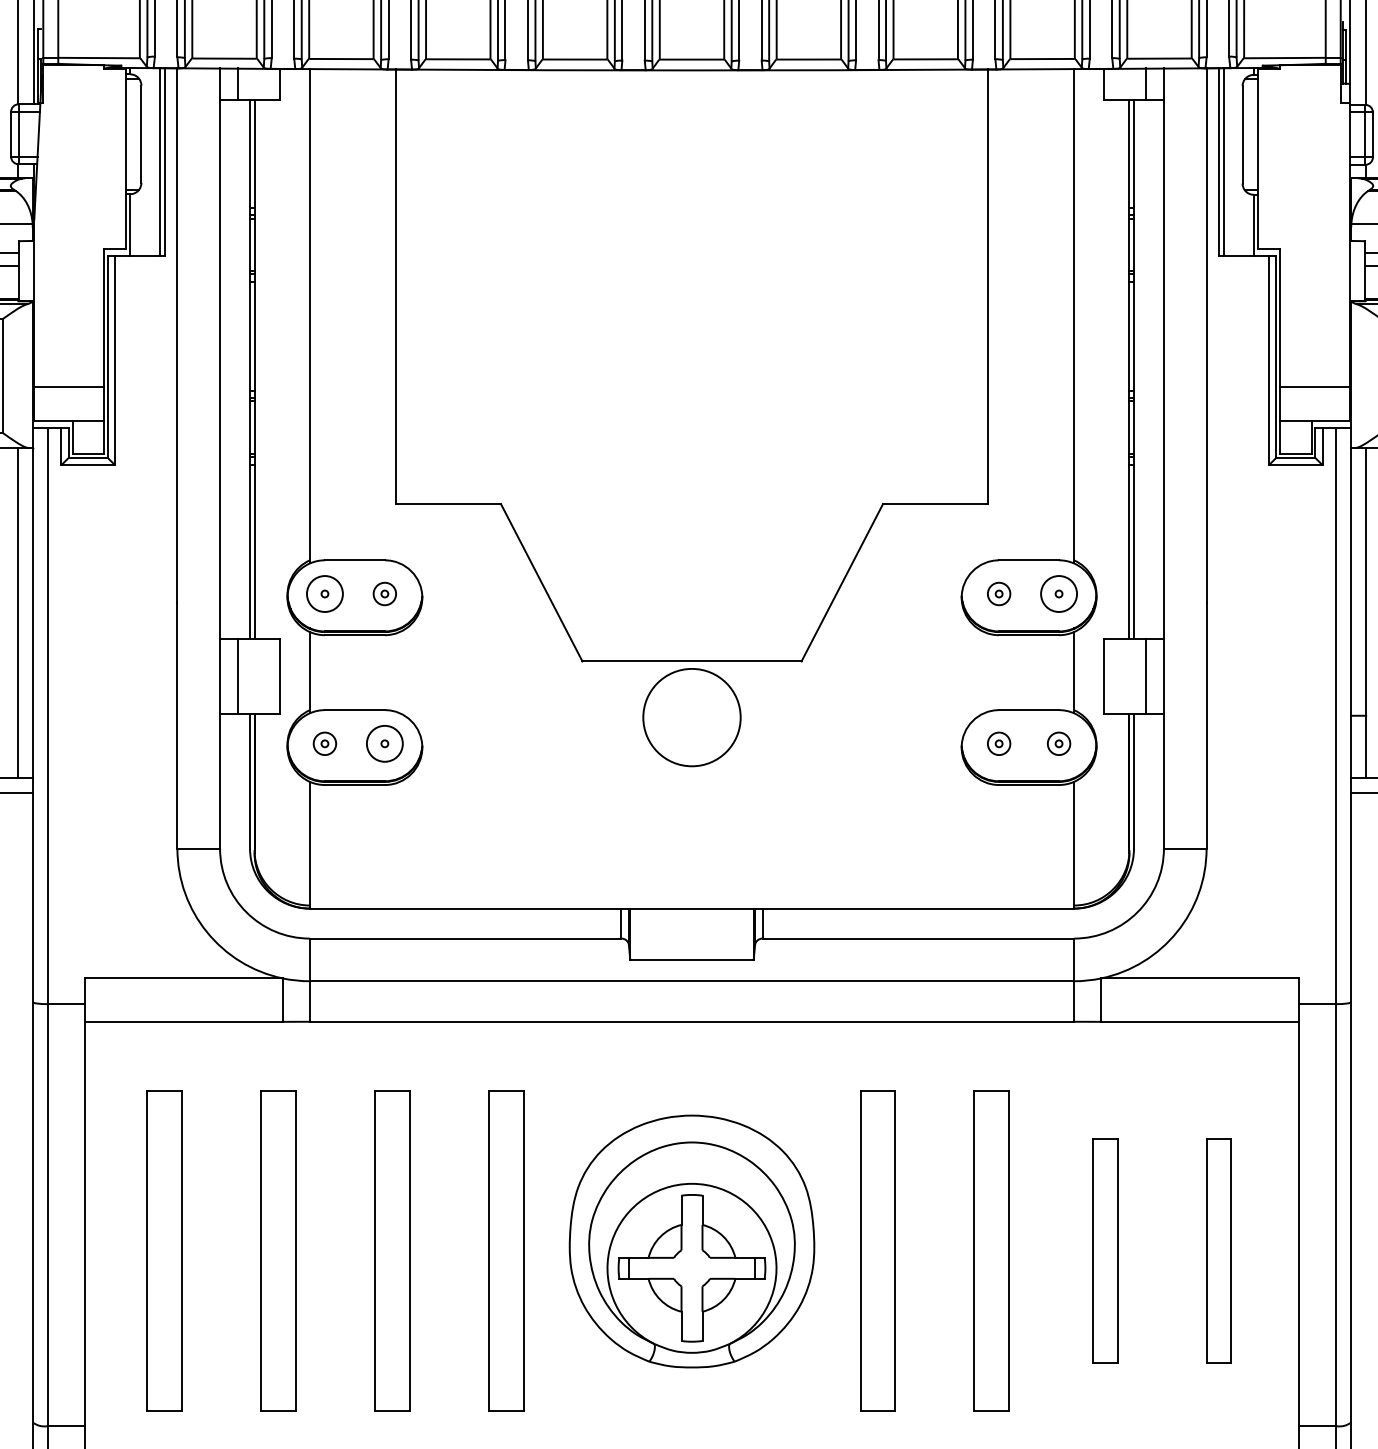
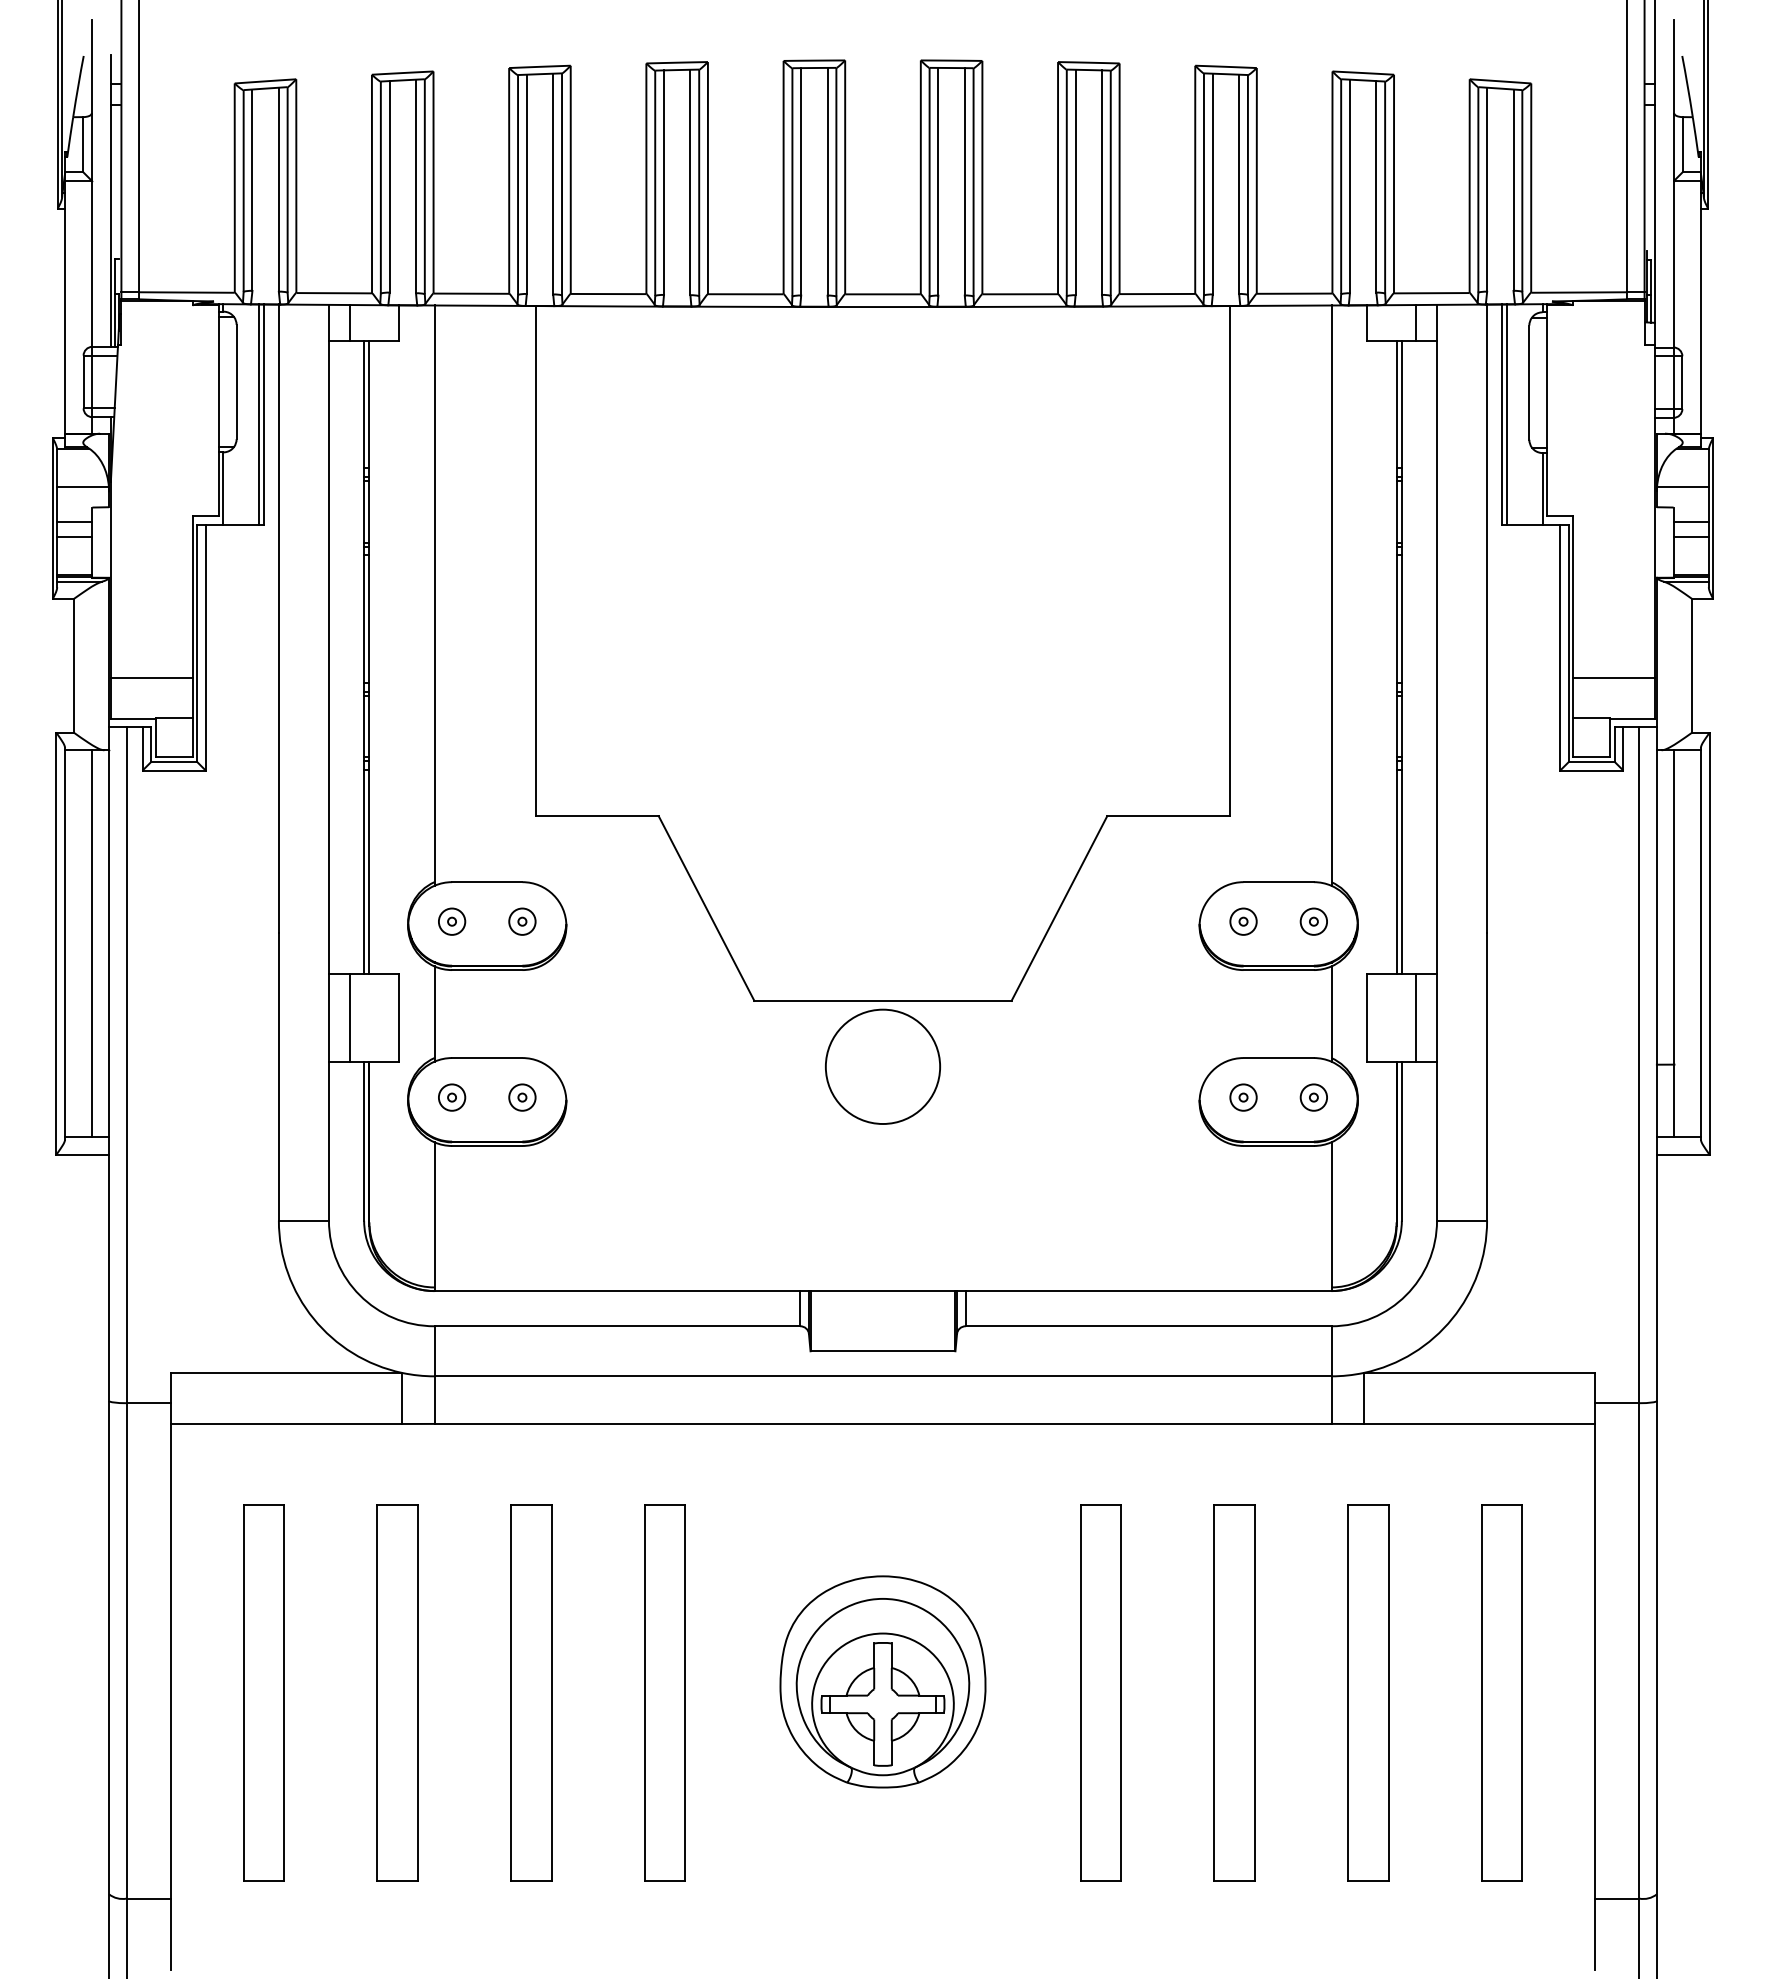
circle: (324, 593) -> (451, 921), size x0.62
circle: (1058, 593) -> (1313, 921), size x0.62
circle: (384, 743) -> (522, 1097), size x0.62
part: (691, 1241) -> (882, 1681), size x0.71
part: (1105, 1250) -> (1368, 1692), size x1.43
part: (1218, 1250) -> (1501, 1692), size x1.43

